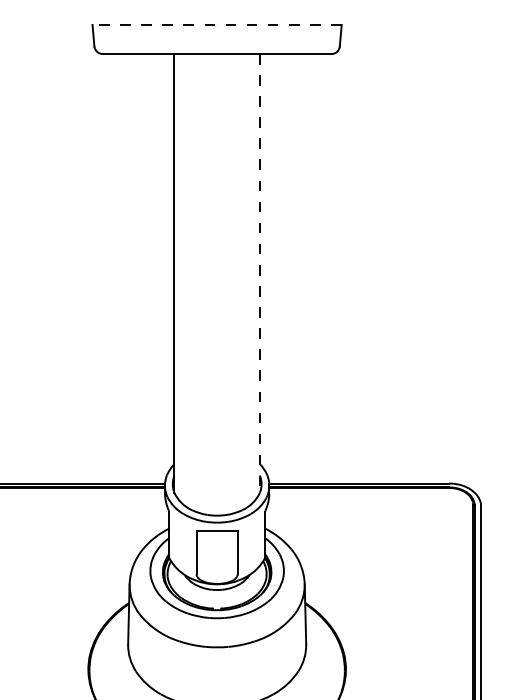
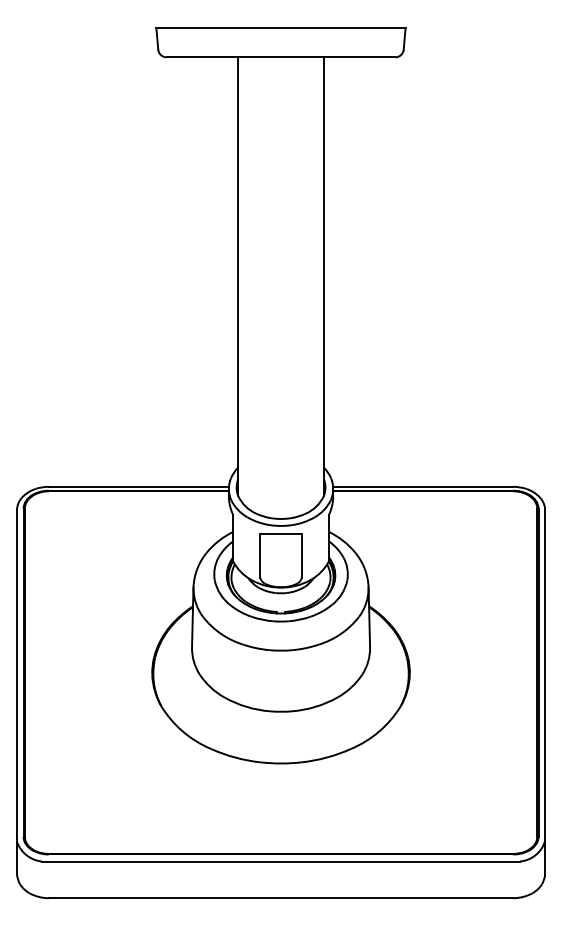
line: (216, 25) -> (280, 28), dashed -> solid
line: (259, 274) -> (323, 277), dashed -> solid

